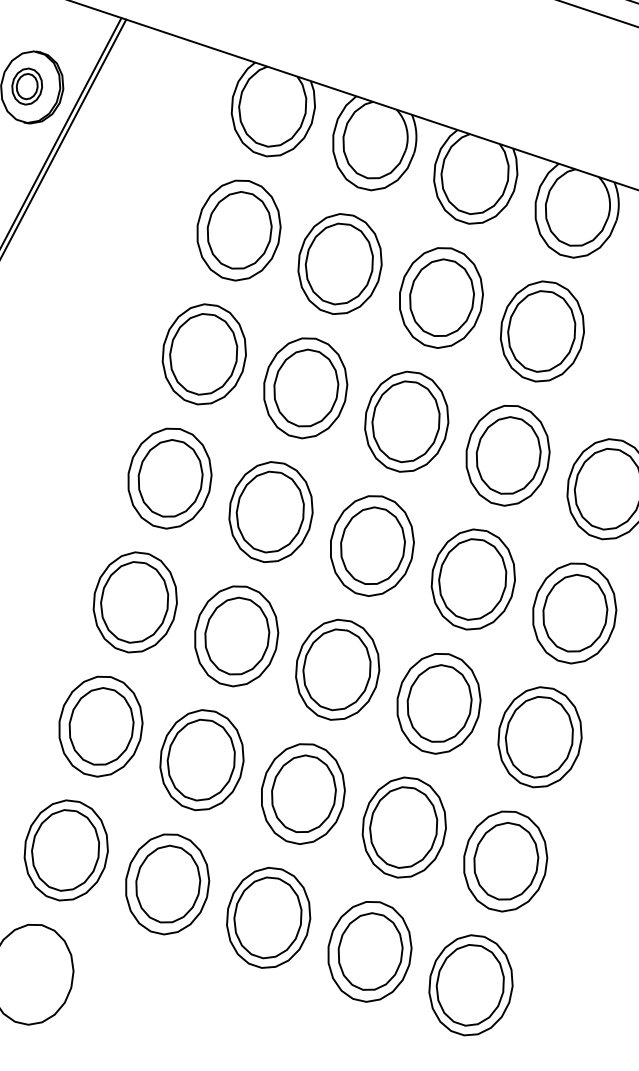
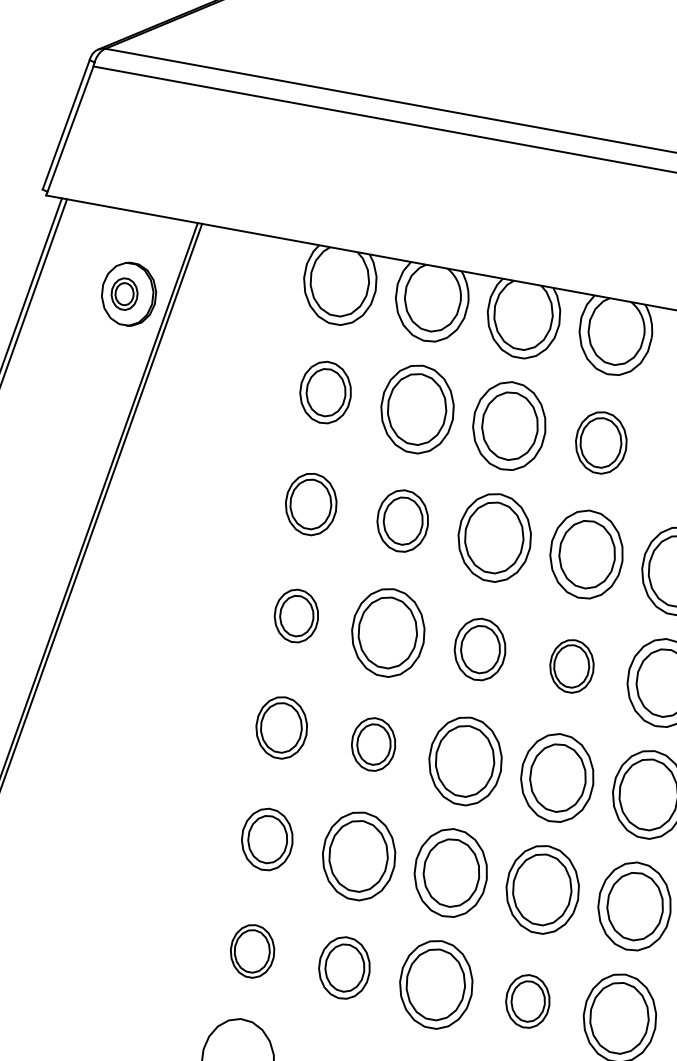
part: (238, 230) -> (325, 392), size x0.7
part: (542, 331) -> (601, 442), size x0.7
part: (204, 354) -> (311, 504), size x0.7
part: (305, 387) -> (402, 520), size x0.7
part: (169, 477) -> (296, 615), size x0.6
part: (371, 545) -> (479, 649), size x0.7
part: (472, 579) -> (571, 666), size x0.6
part: (134, 601) -> (281, 727), size x0.7
part: (236, 636) -> (373, 744), size x0.6
part: (101, 726) -> (267, 839), size x0.7
part: (66, 850) -> (252, 951), size x0.6
part: (167, 883) -> (344, 967), size x0.7
part: (369, 951) -> (527, 1001), size x0.6

